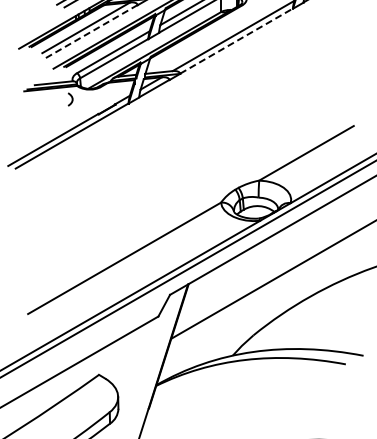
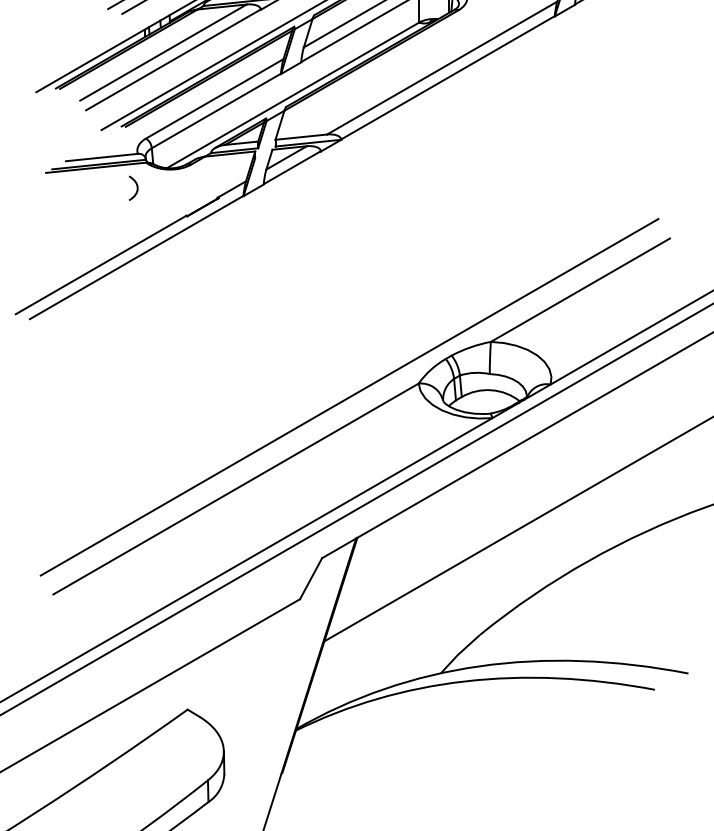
line: (91, 31) -> (173, 59), dashed -> solid
line: (237, 40) -> (449, 76), dashed -> solid
line: (184, 209) -> (349, 396), added

